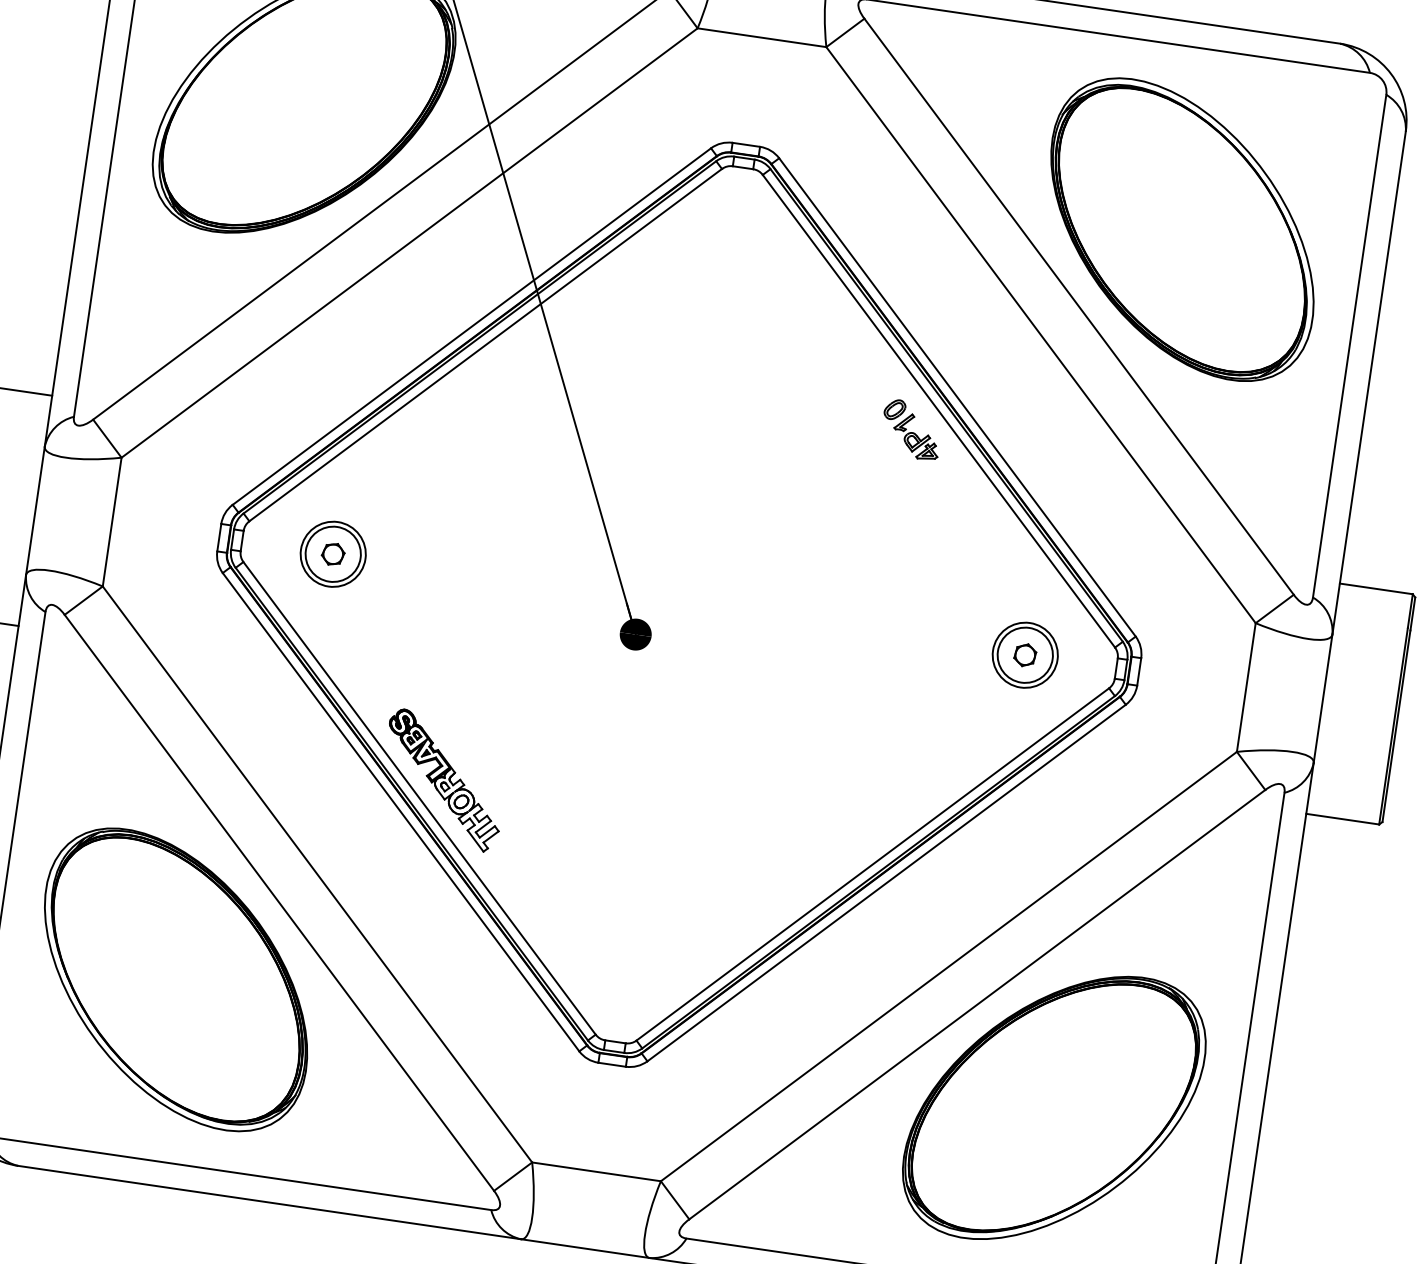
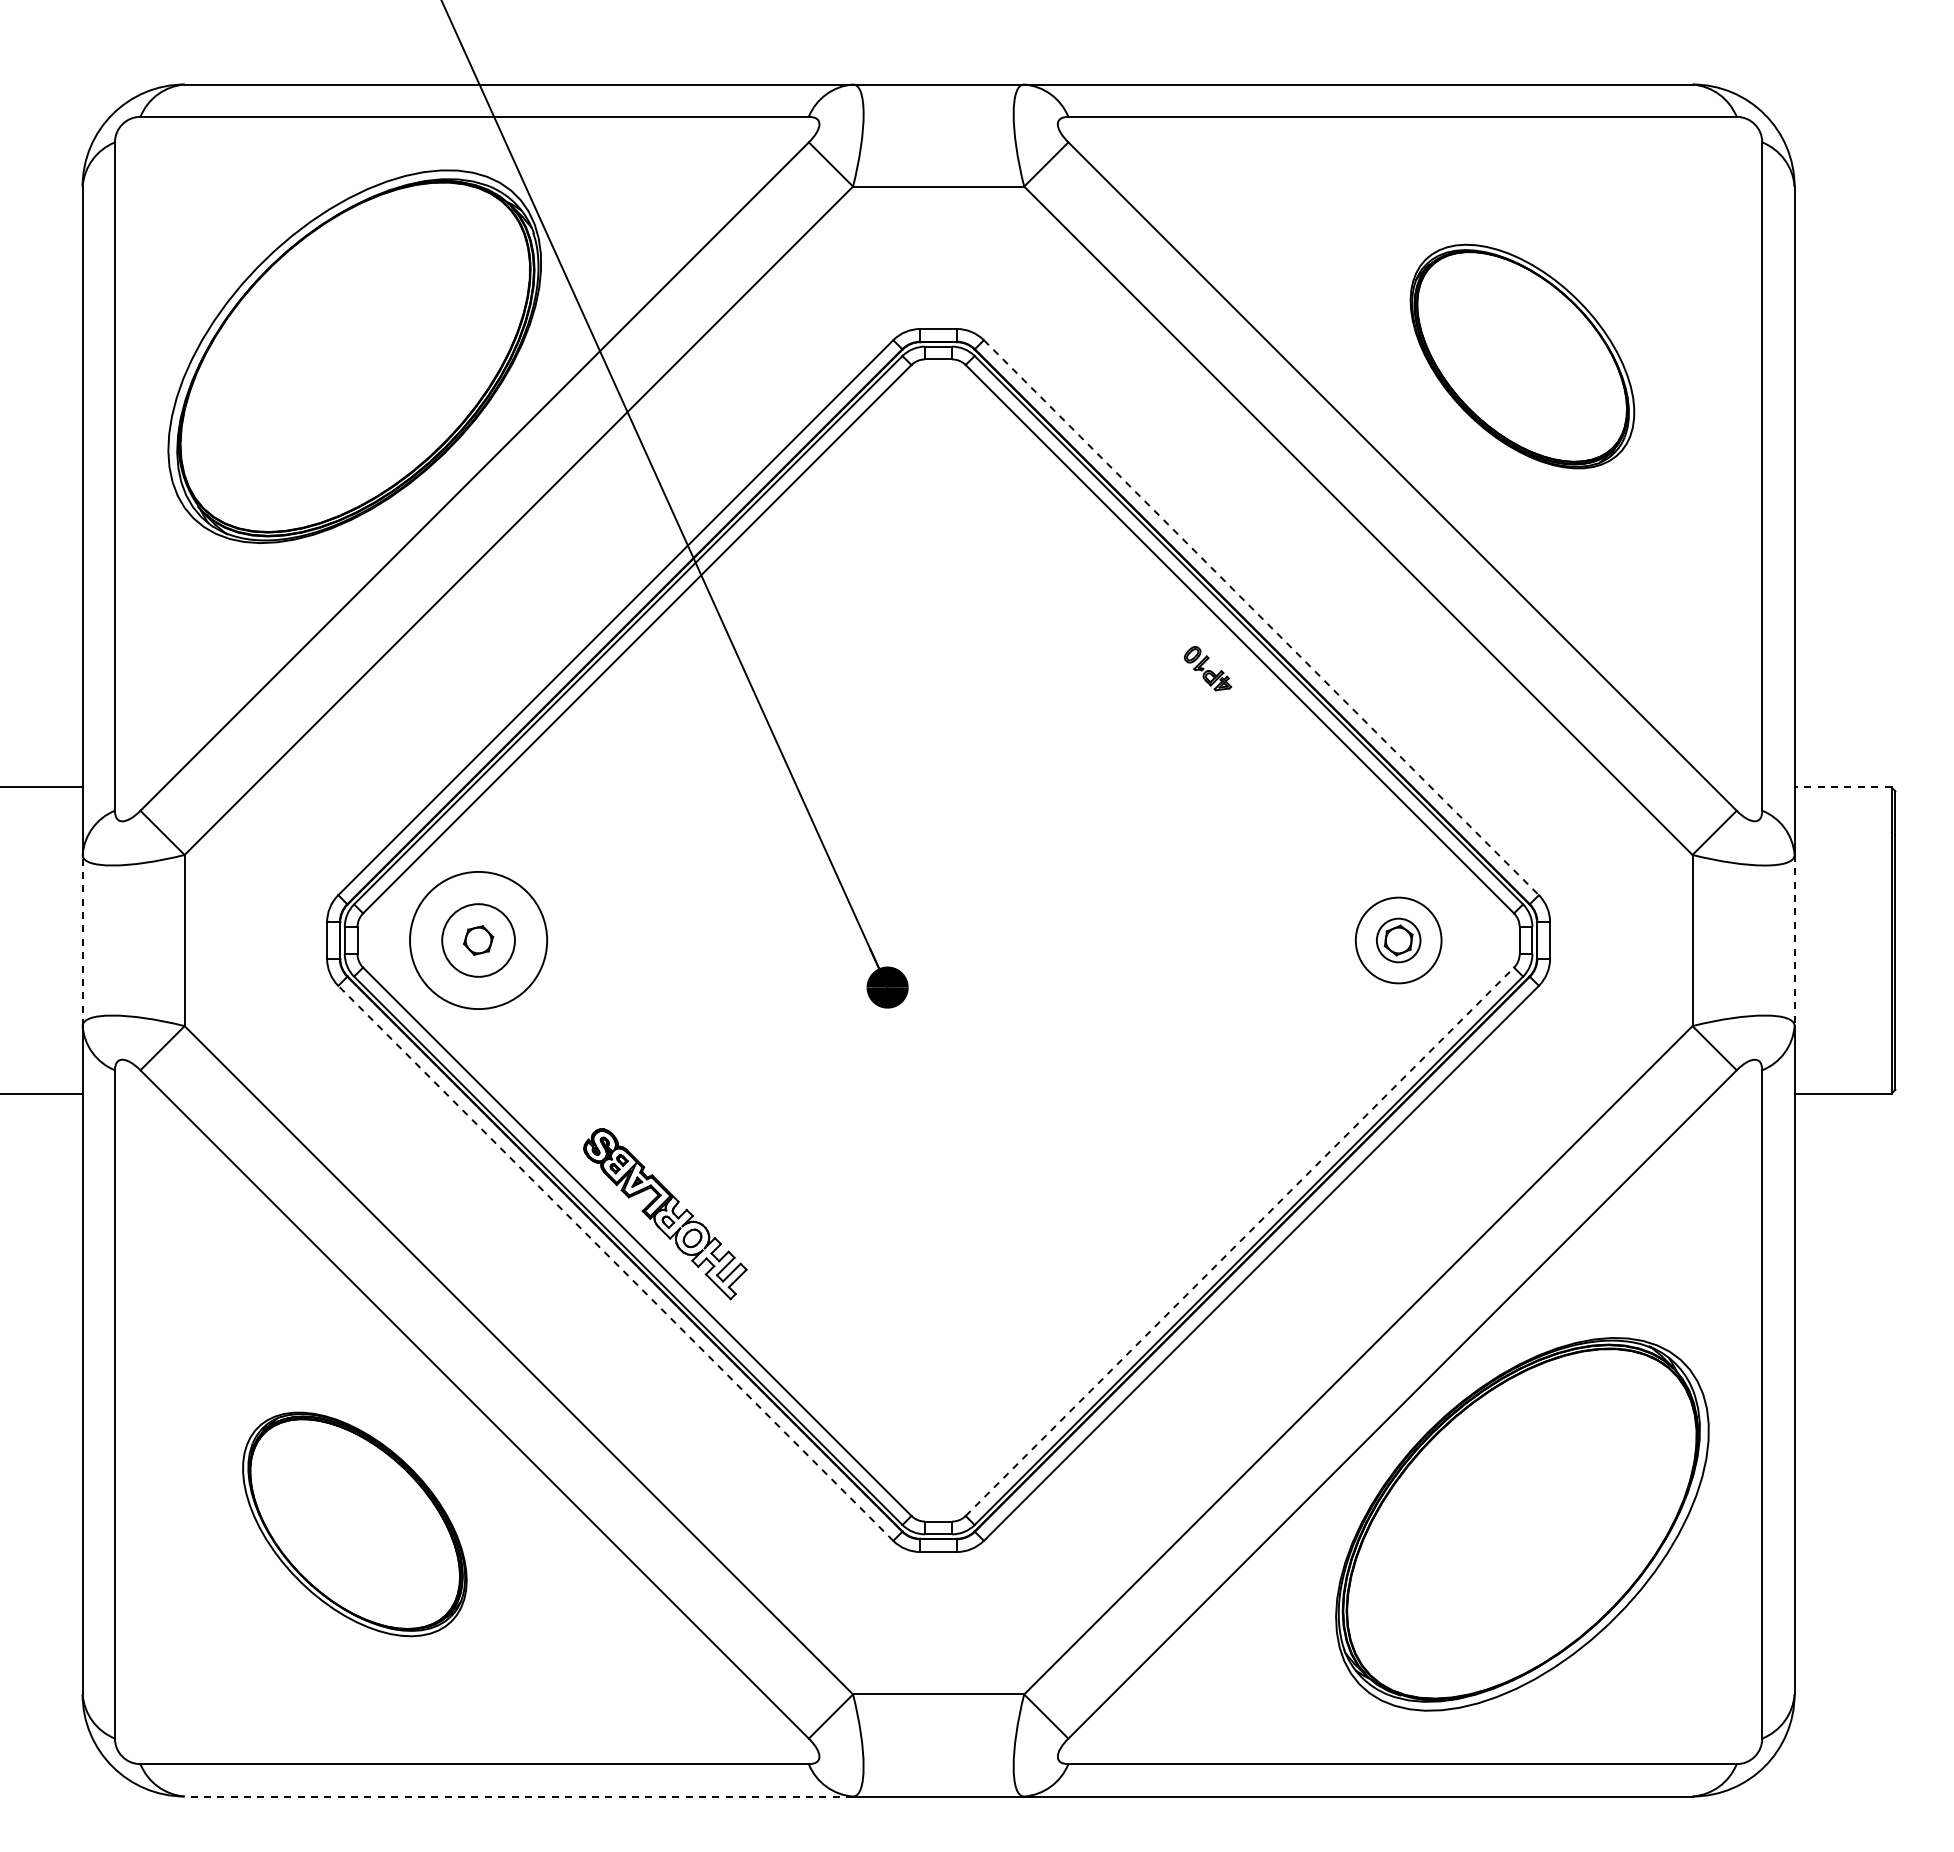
part: (1182, 229) -> (1522, 356), size x0.6
line: (957, 398) -> (1261, 618), solid -> dashed
part: (911, 429) -> (1207, 668), size x0.6
line: (35, 510) -> (82, 940), solid -> dashed
circle: (333, 554) -> (478, 940), size x1.6
line: (1375, 588) -> (1842, 787), solid -> dashed
circle: (1025, 655) -> (1398, 940), size x0.6
line: (1323, 698) -> (1794, 940), solid -> dashed
line: (400, 812) -> (615, 1263), solid -> dashed
line: (872, 864) -> (1239, 1241), solid -> dashed
part: (175, 979) -> (354, 1524), size x0.6
line: (269, 1202) -> (518, 1796), solid -> dashed

